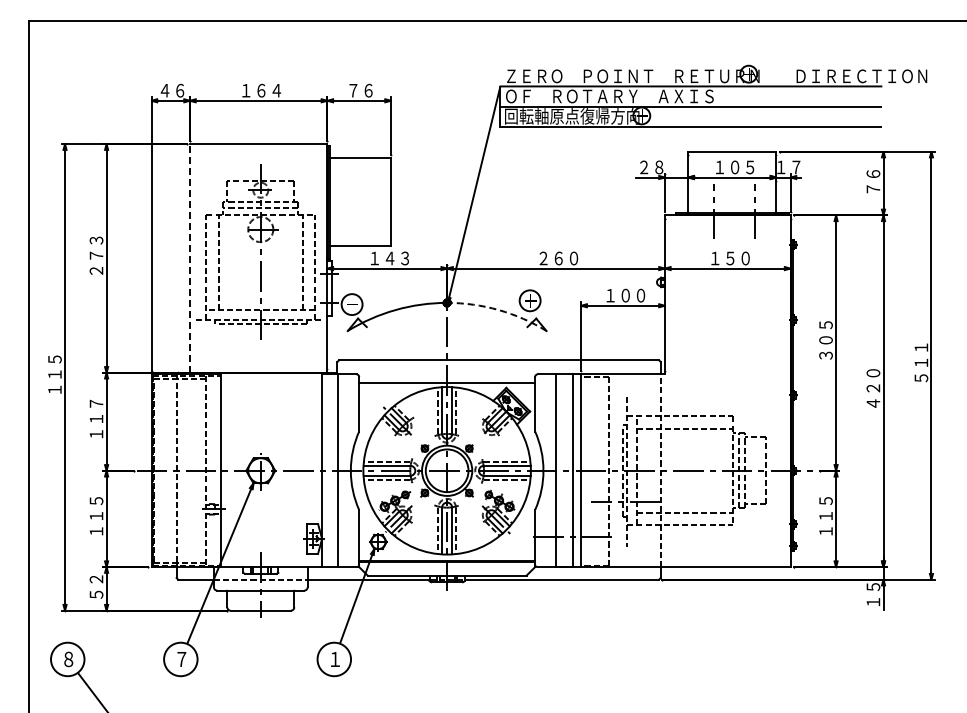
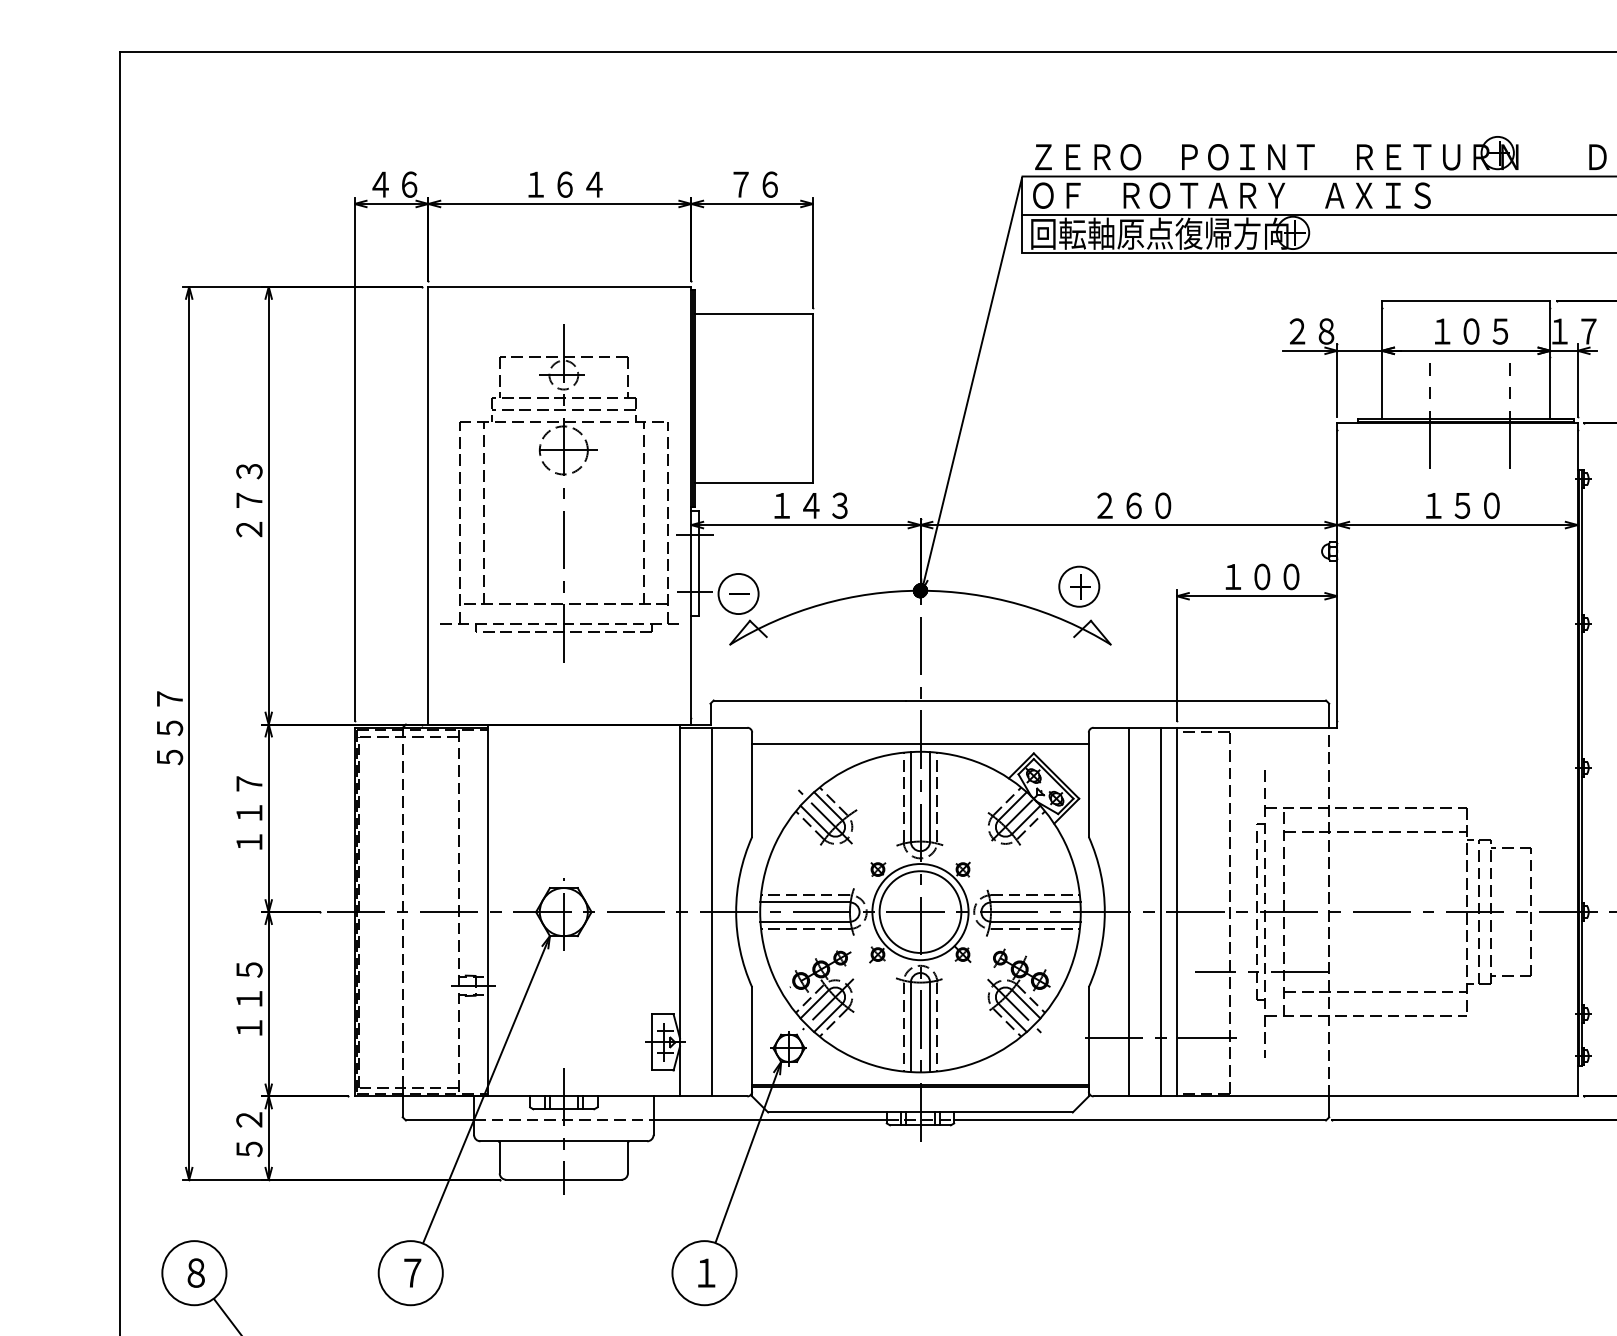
line: (190, 257) -> (429, 503), dashed -> solid
arc: (498, 310) -> (1018, 605), dashed -> solid
text: (54, 374) -> (169, 727), １１５ -> ５５７

